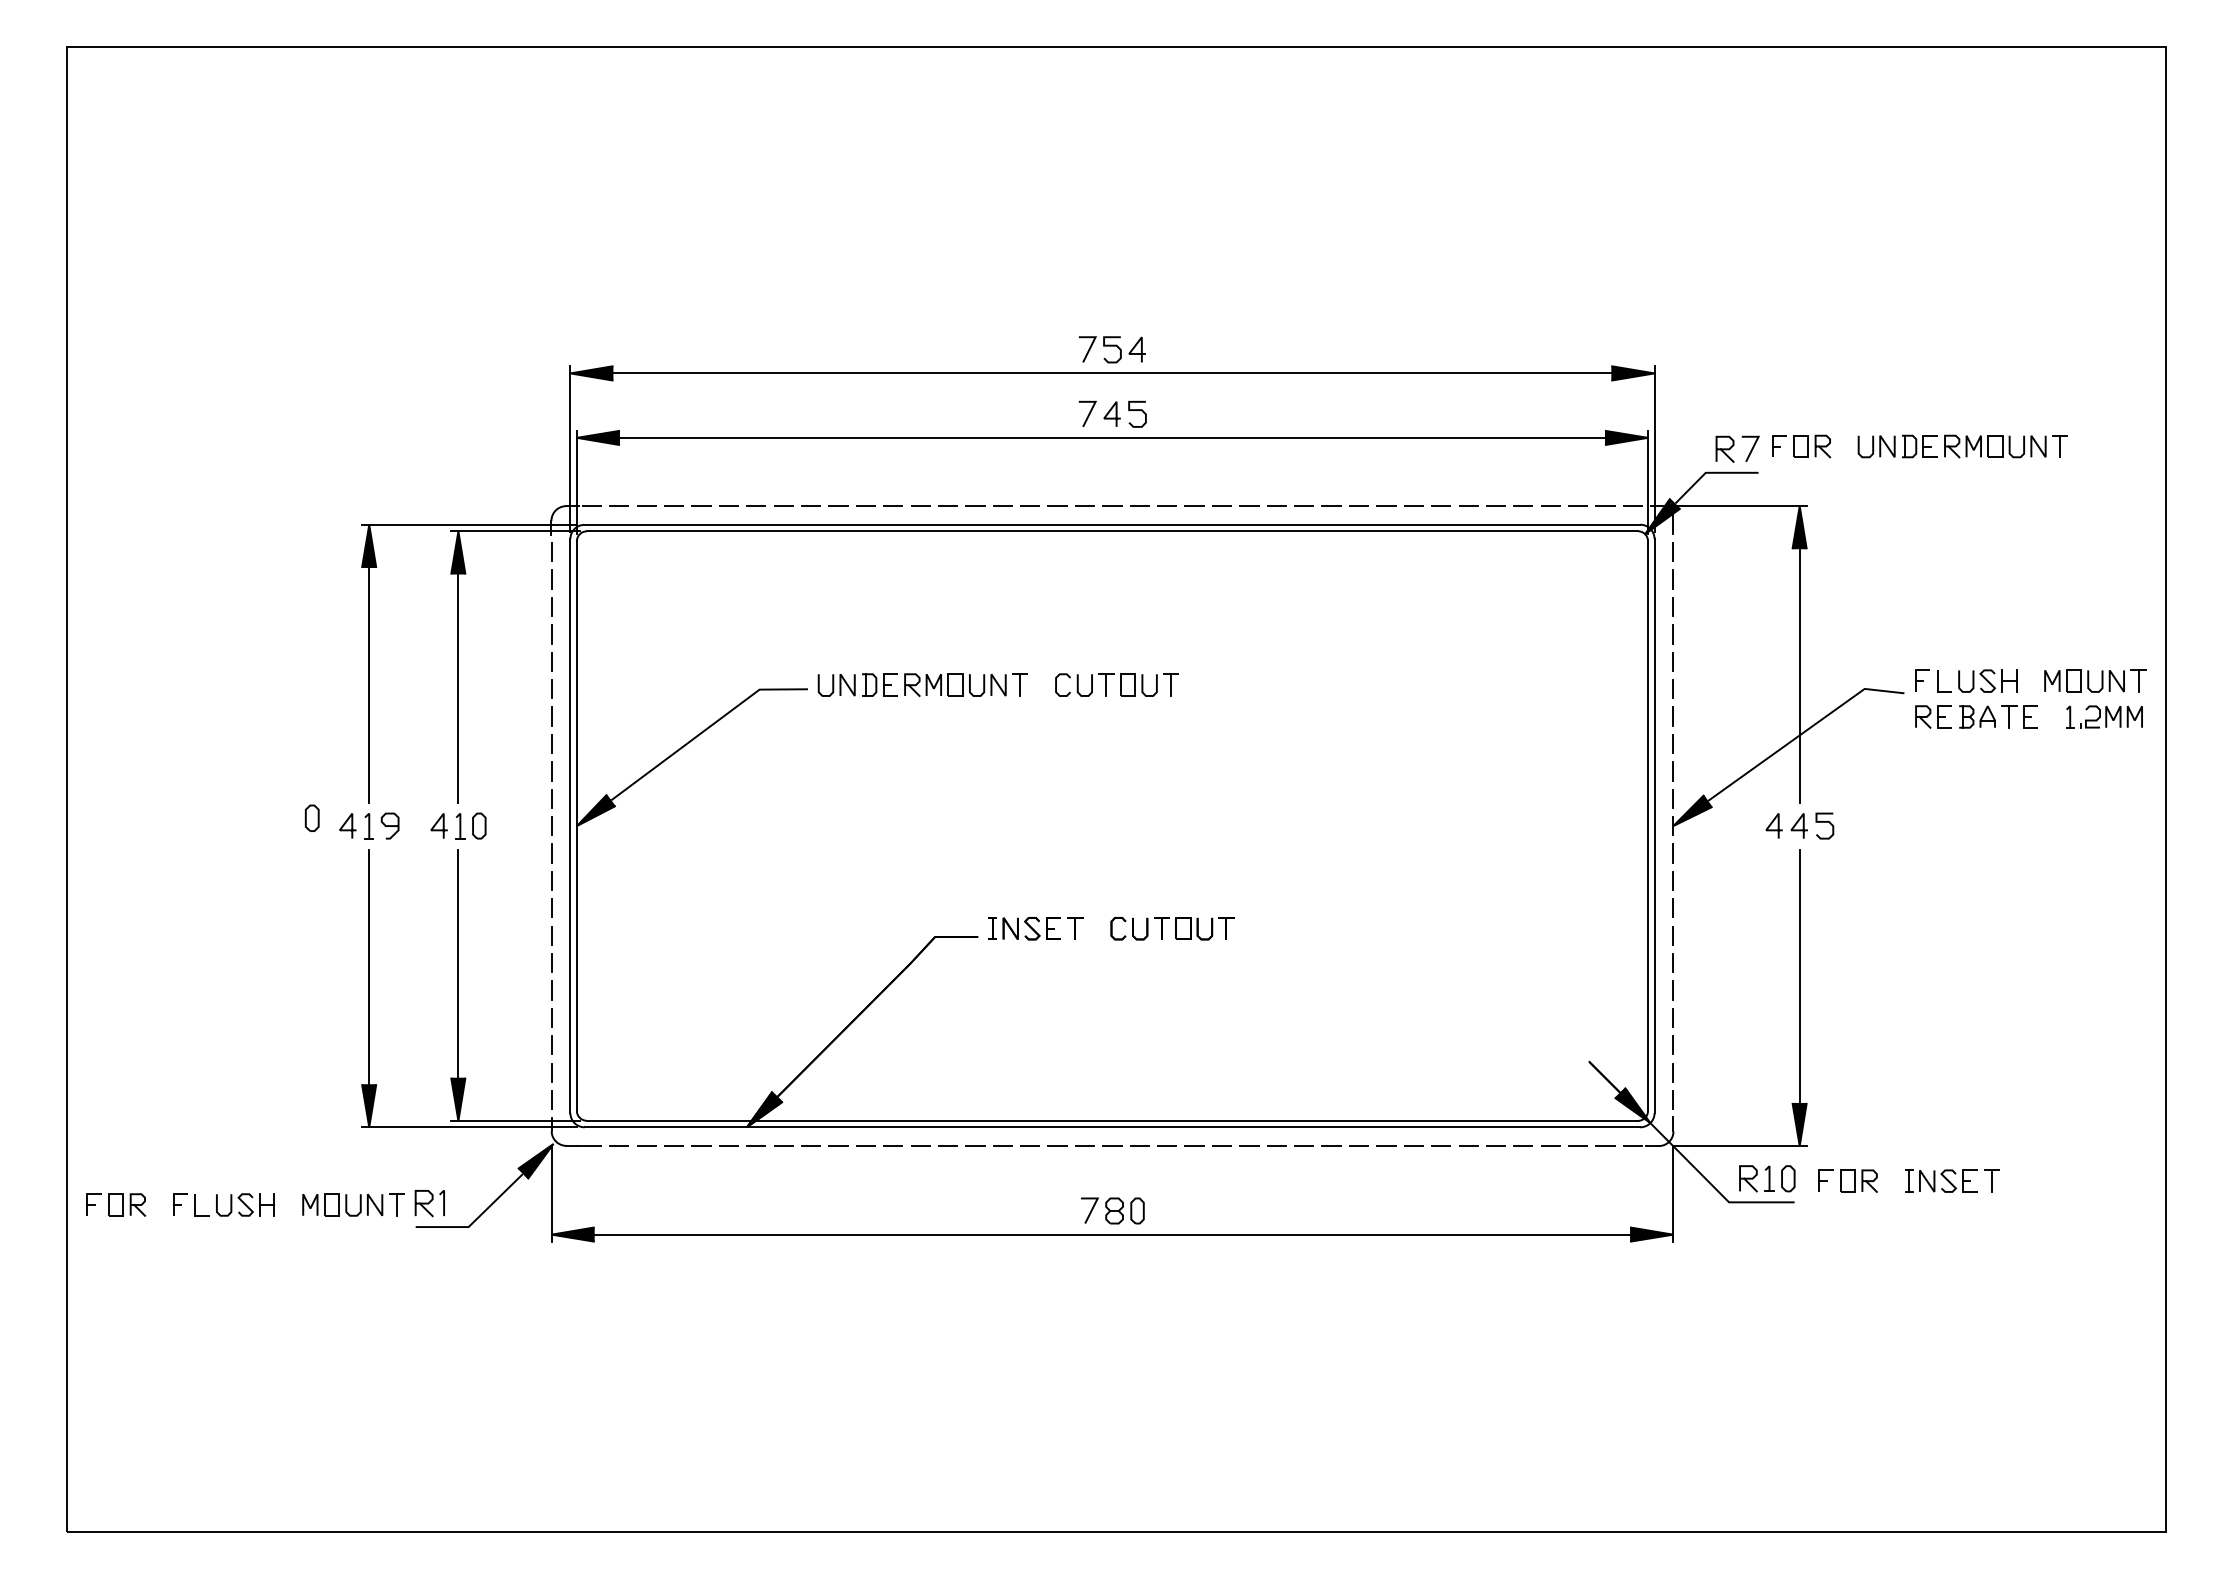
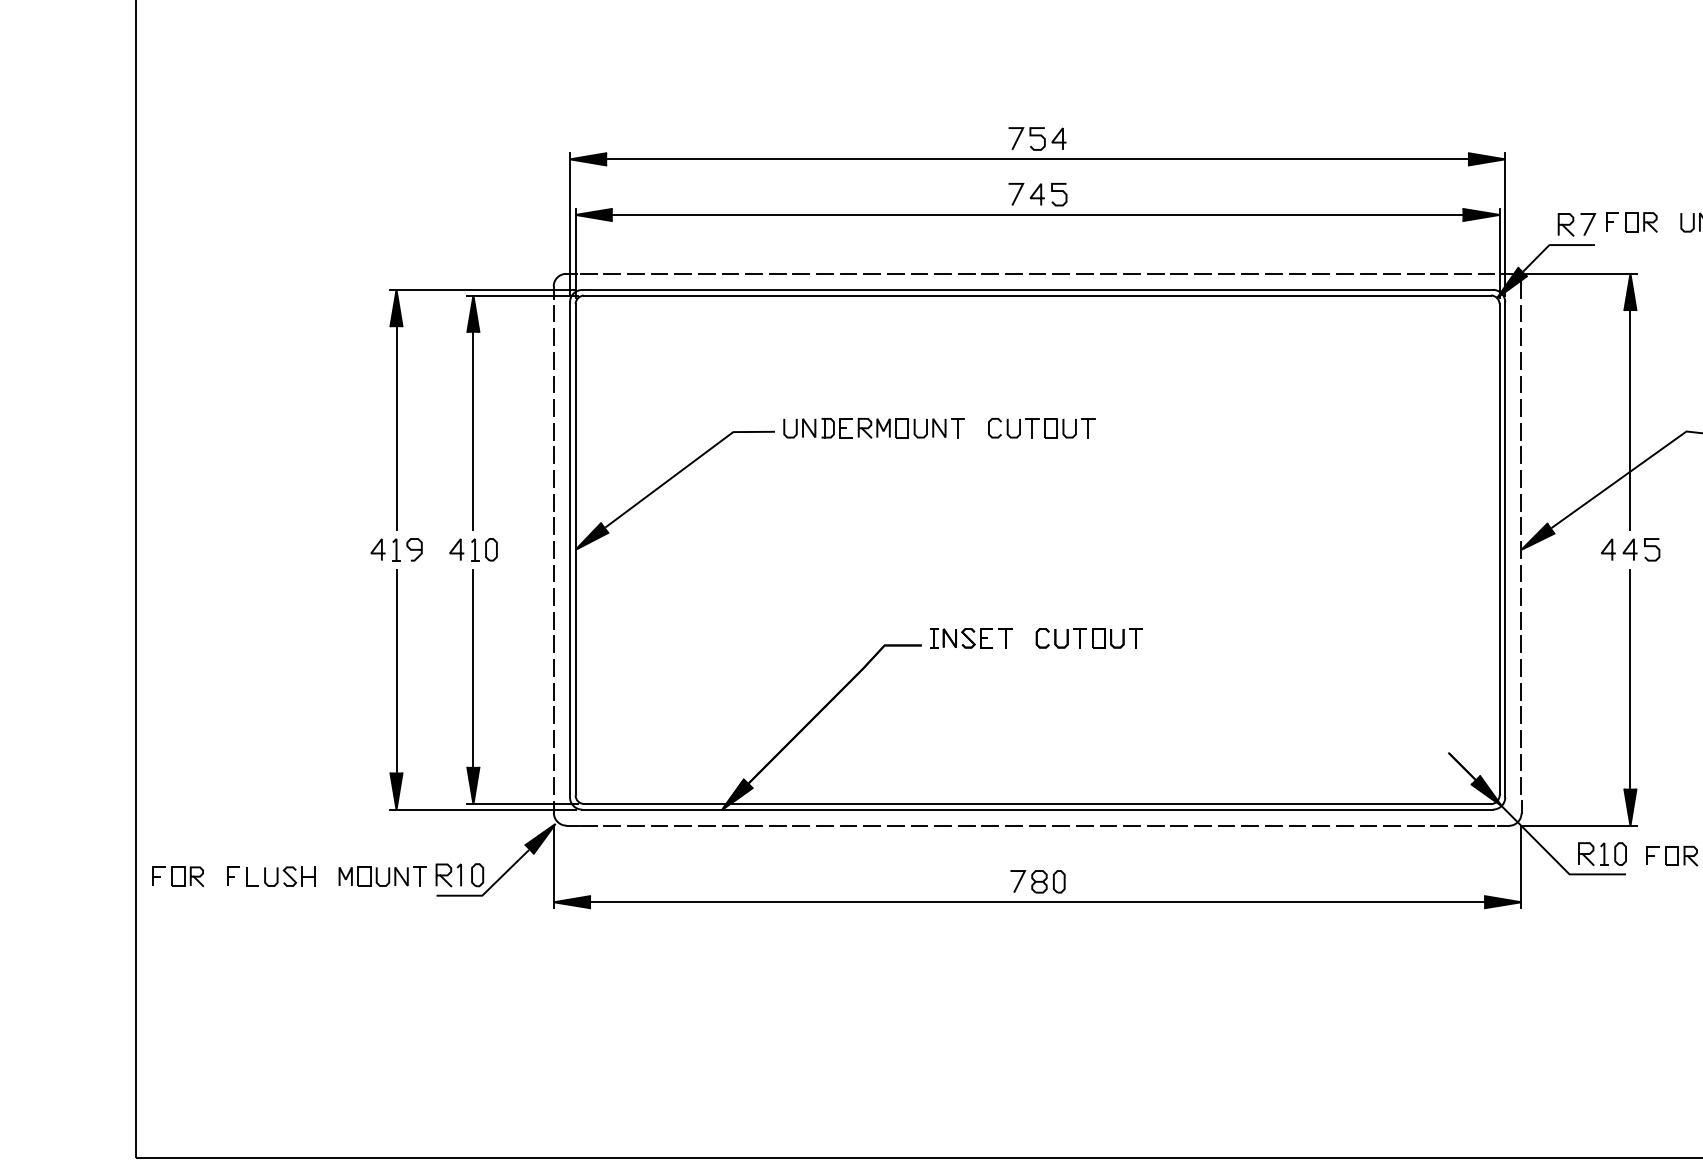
part: (311, 817) -> (476, 874), moved

